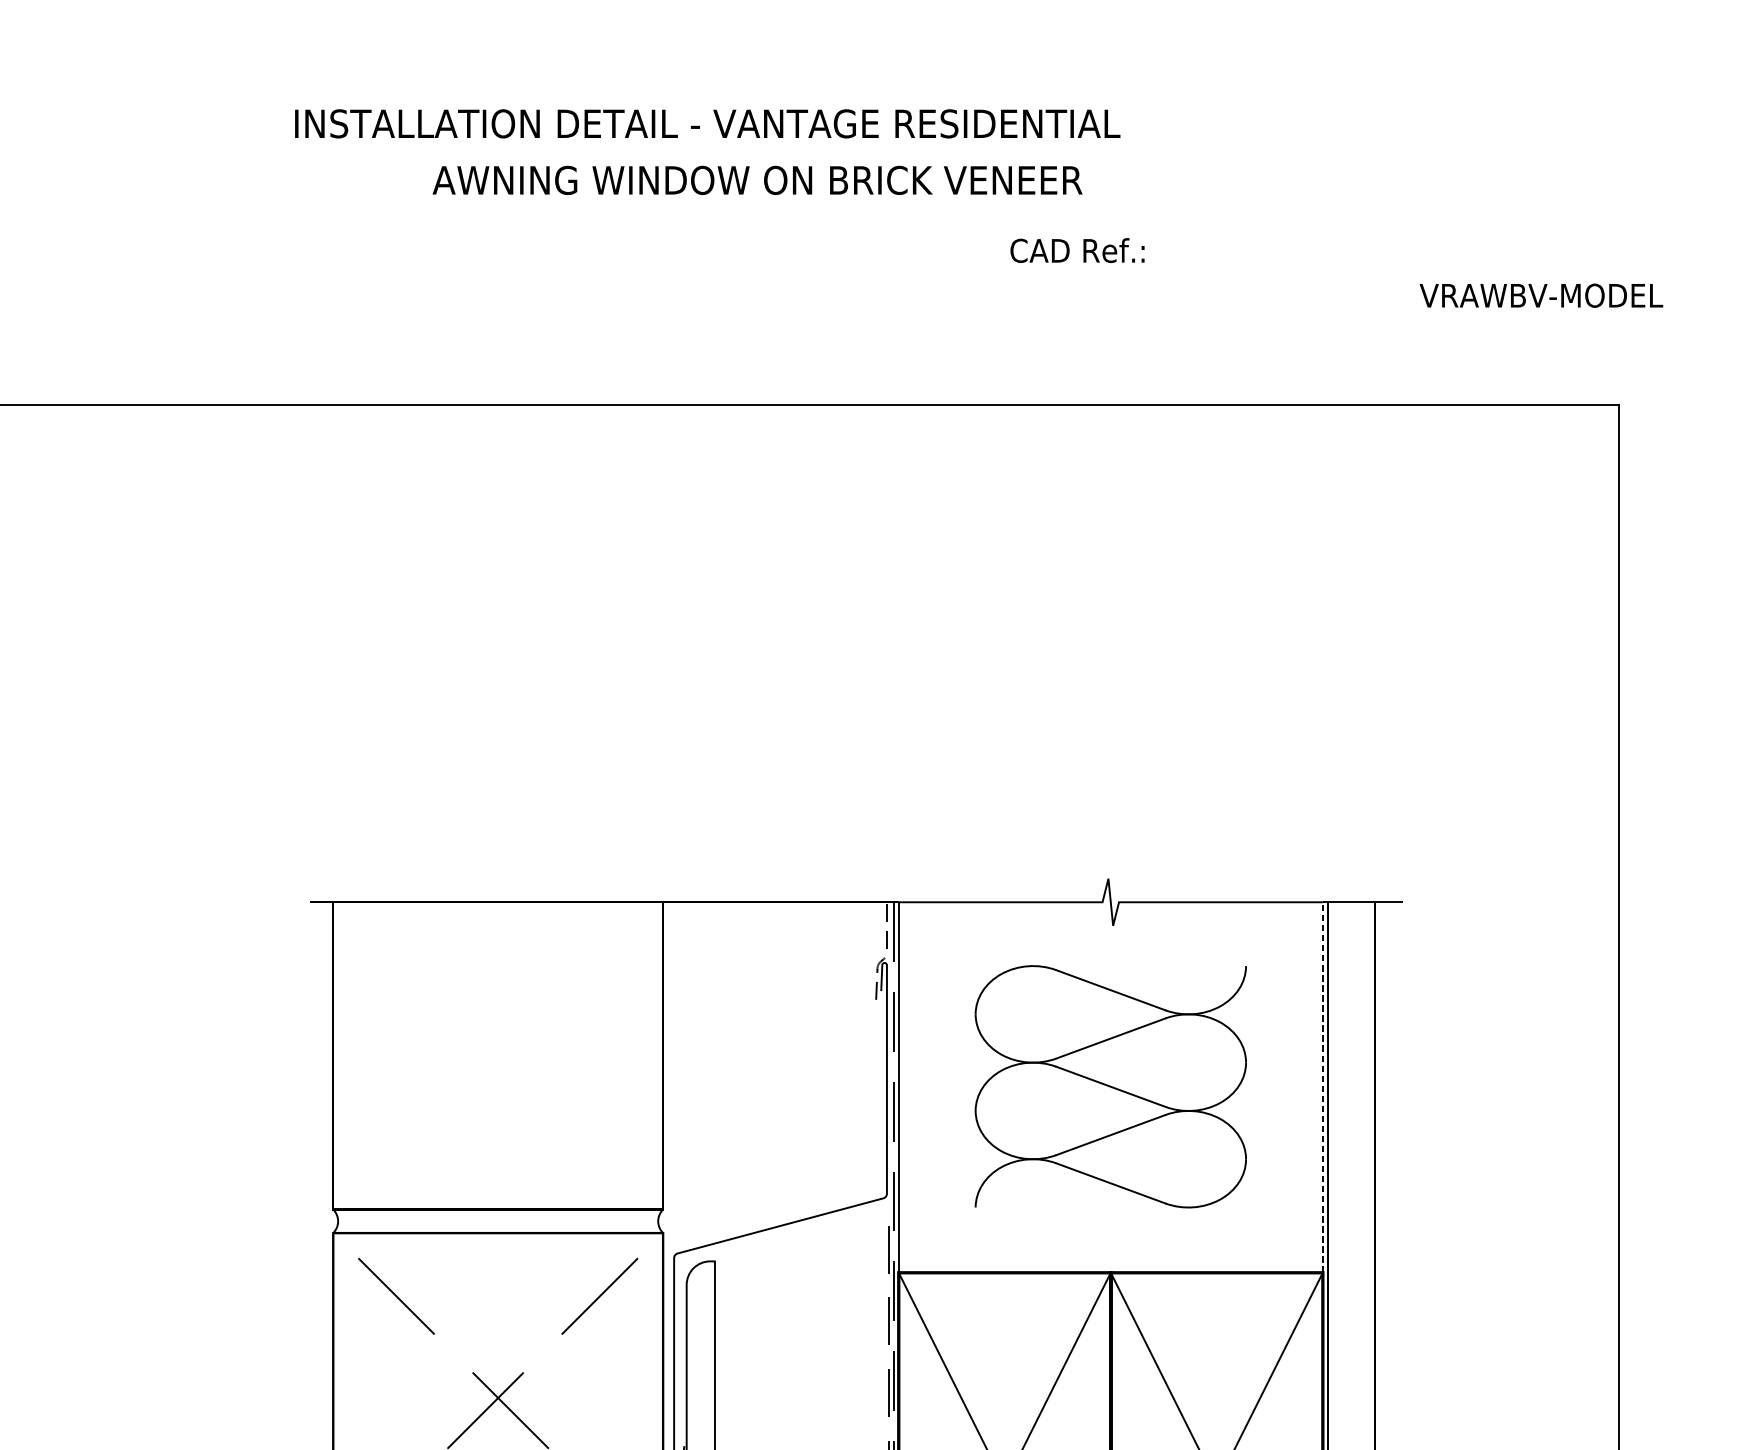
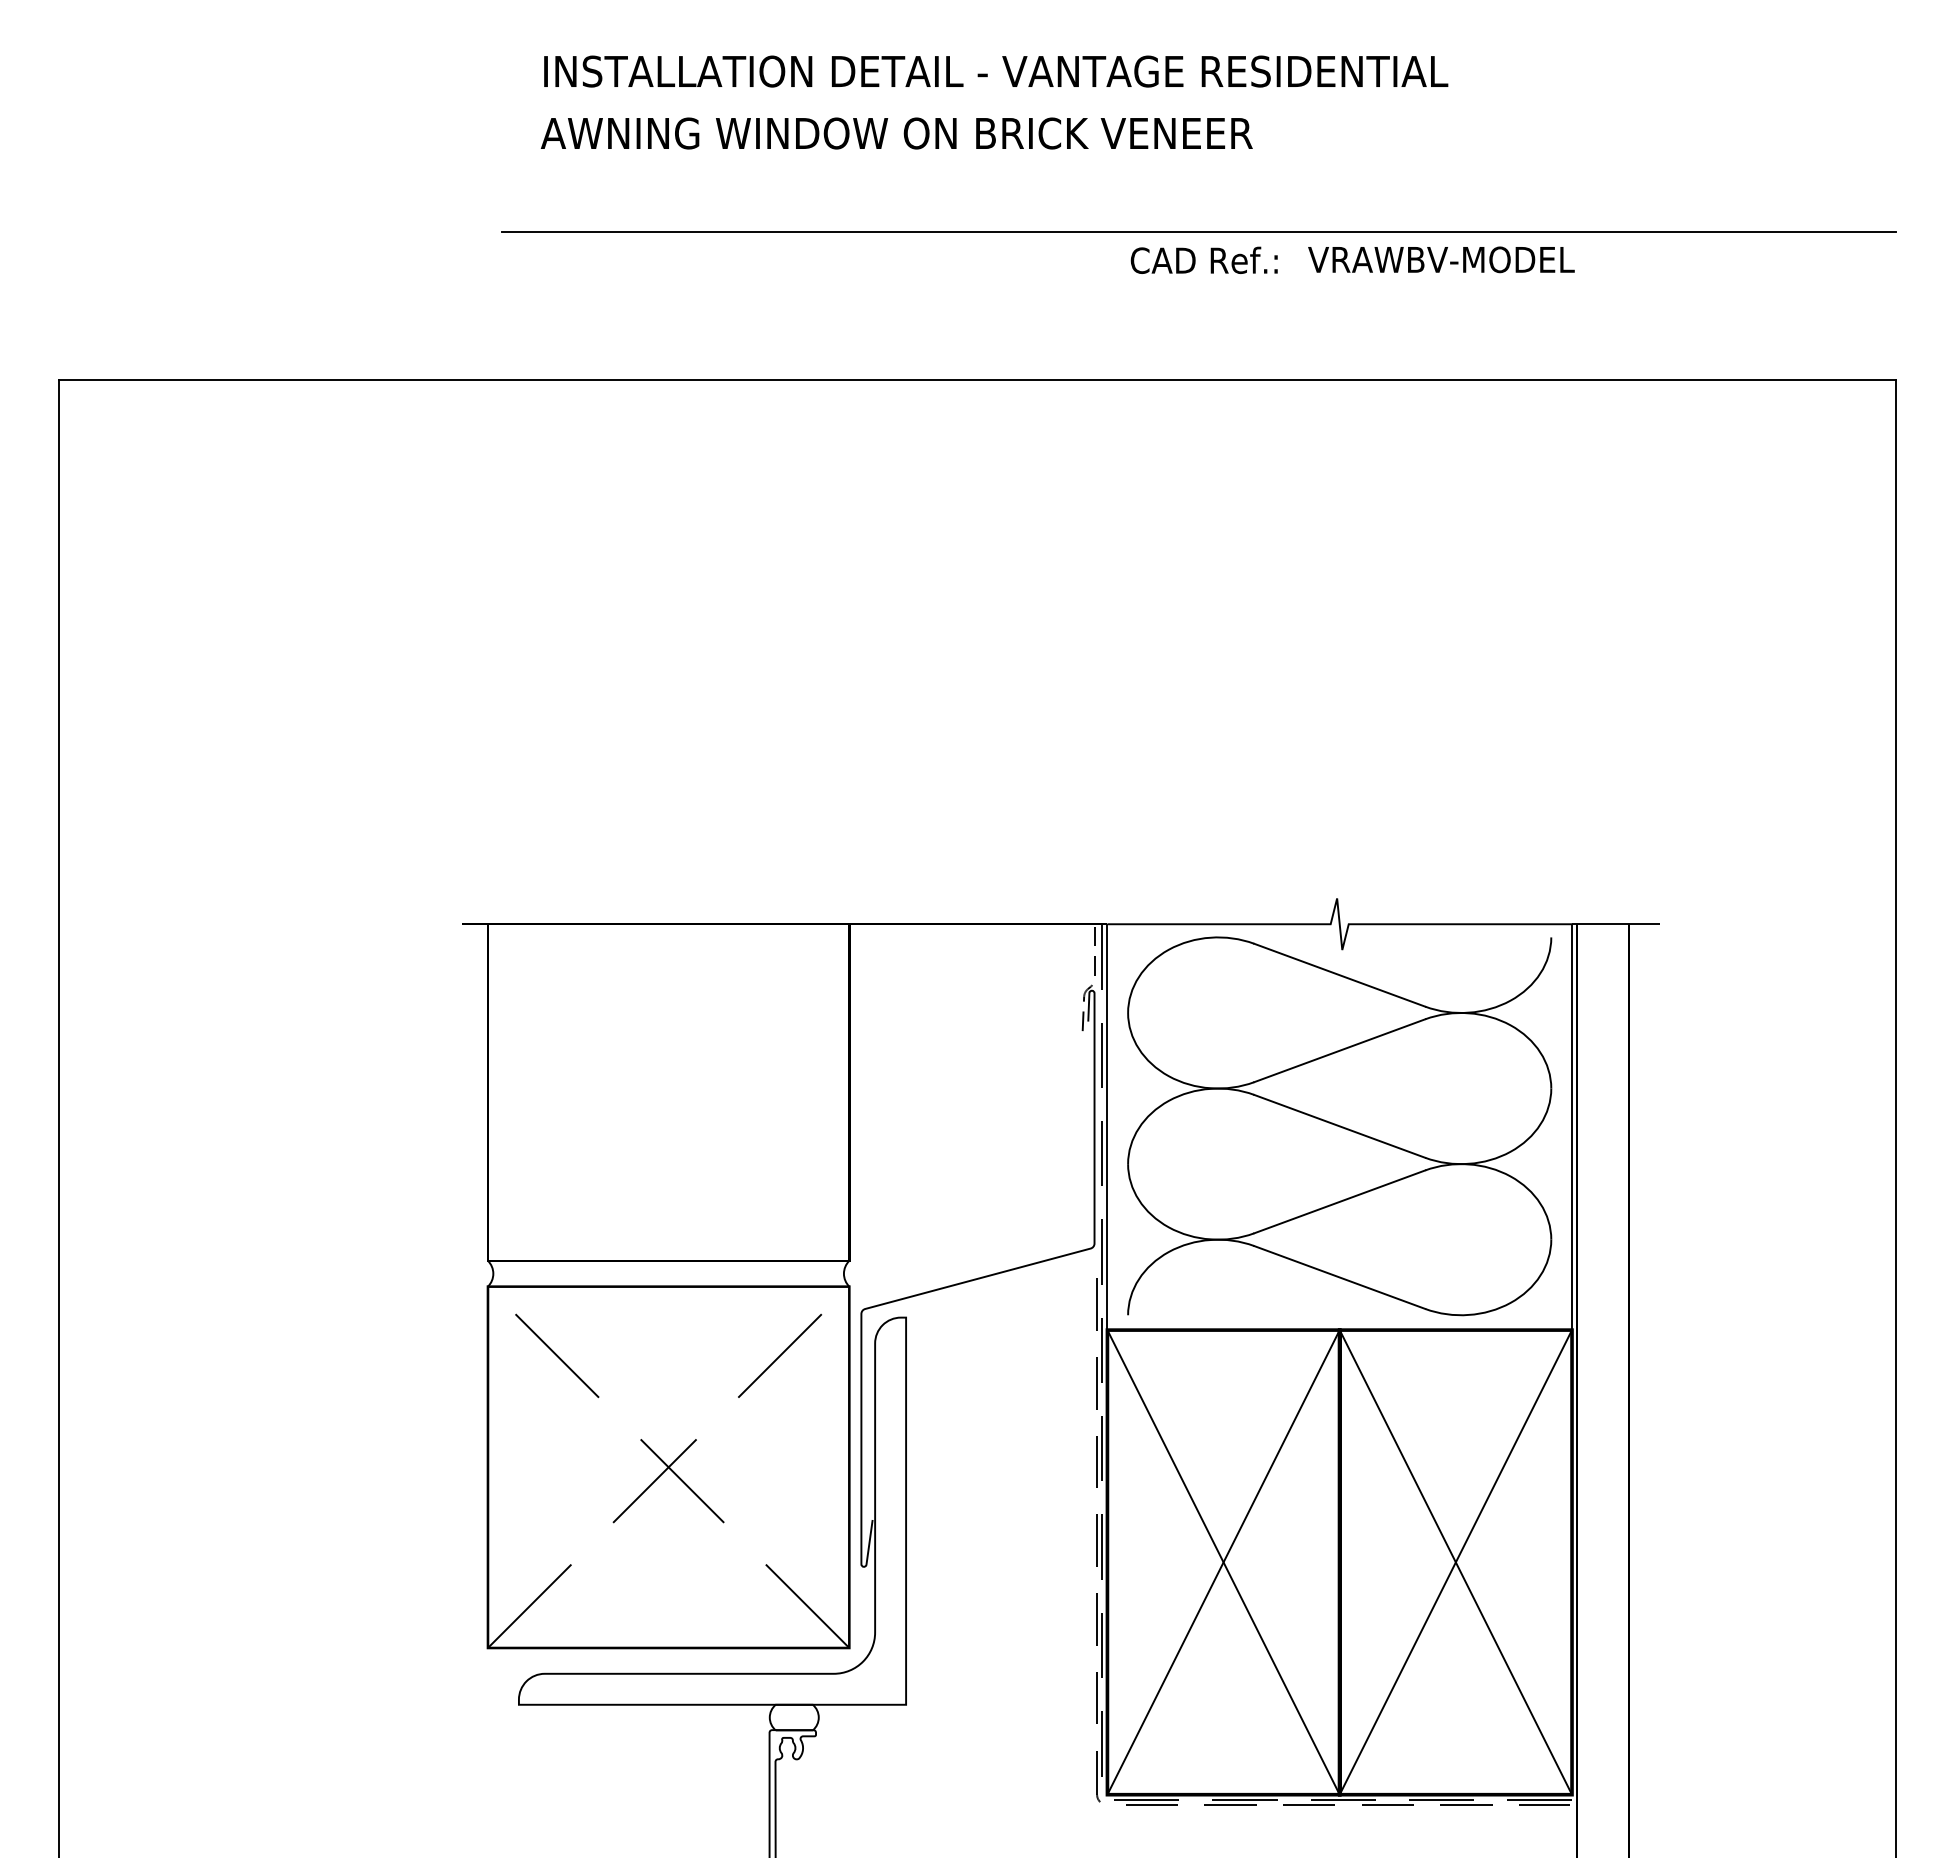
text: (708, 123) -> (996, 71), moved
text: (757, 180) -> (896, 133), moved
text: (1076, 249) -> (1203, 259), moved
line: (982, 270) -> (1199, 232), added
text: (1541, 295) -> (1441, 259), moved
part: (1110, 1086) -> (1339, 1126), size x1.43
line: (1323, 1087) -> (1572, 1127), dashed -> solid

